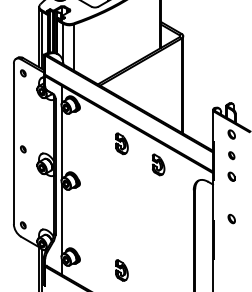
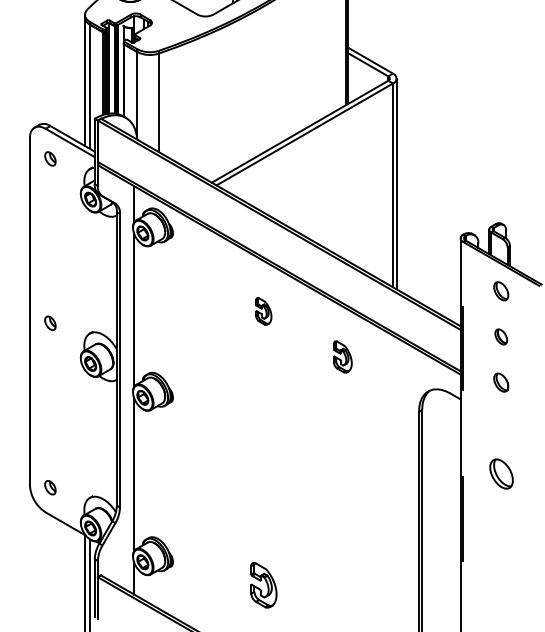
part: (121, 143) -> (262, 310), size x0.6
part: (158, 164) -> (342, 356), size x0.7
part: (231, 218) -> (500, 472), size x1.6

